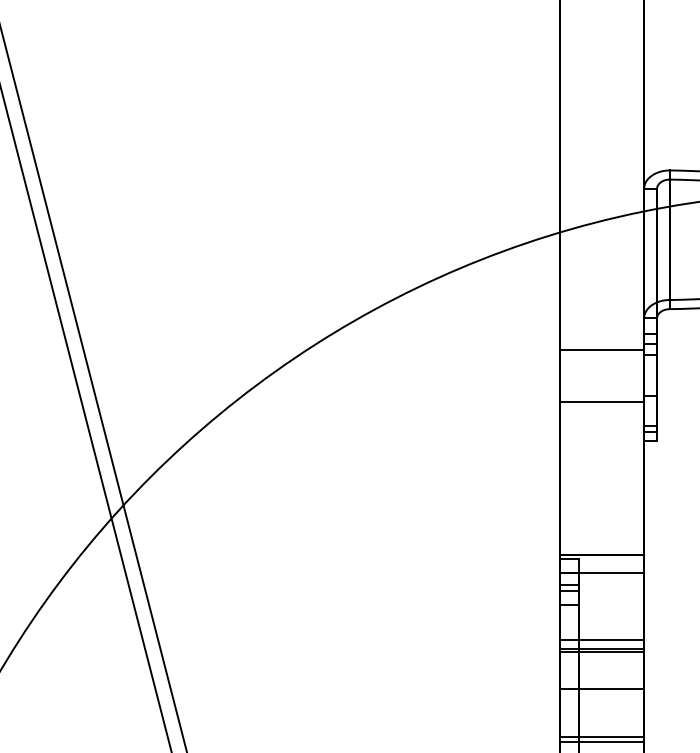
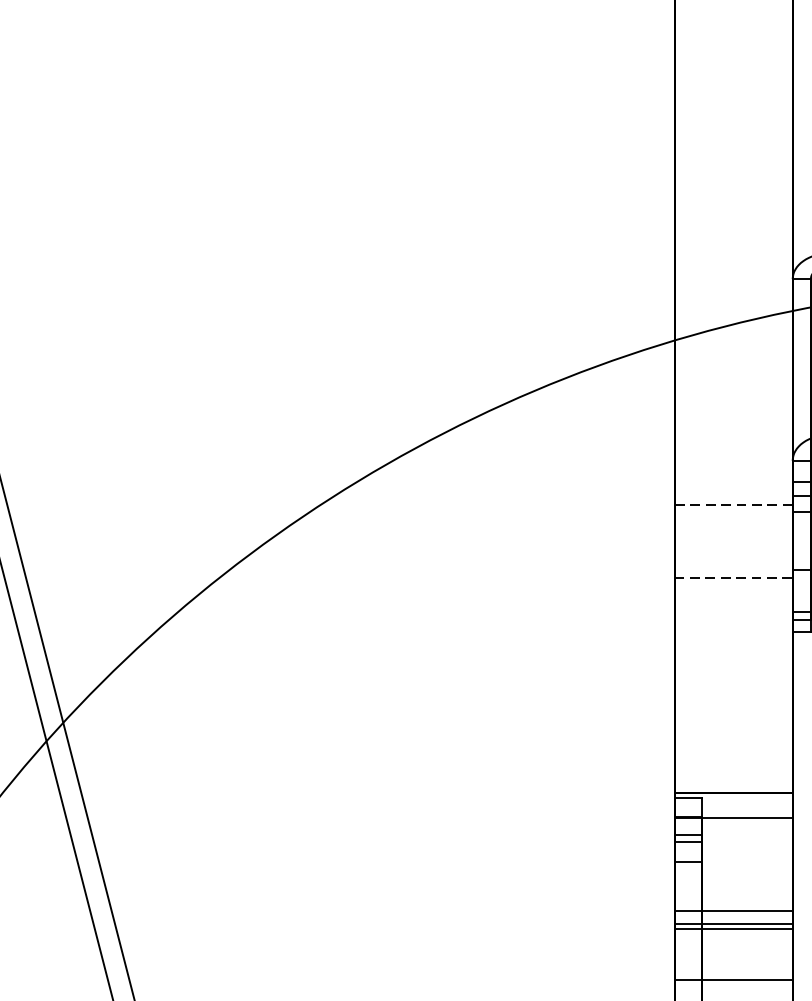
line: (601, 349) -> (732, 504), solid -> dashed
line: (602, 401) -> (734, 577), solid -> dashed

